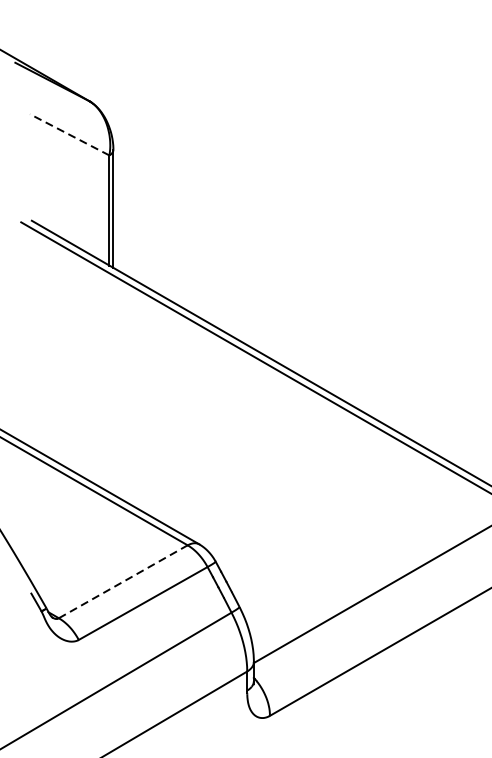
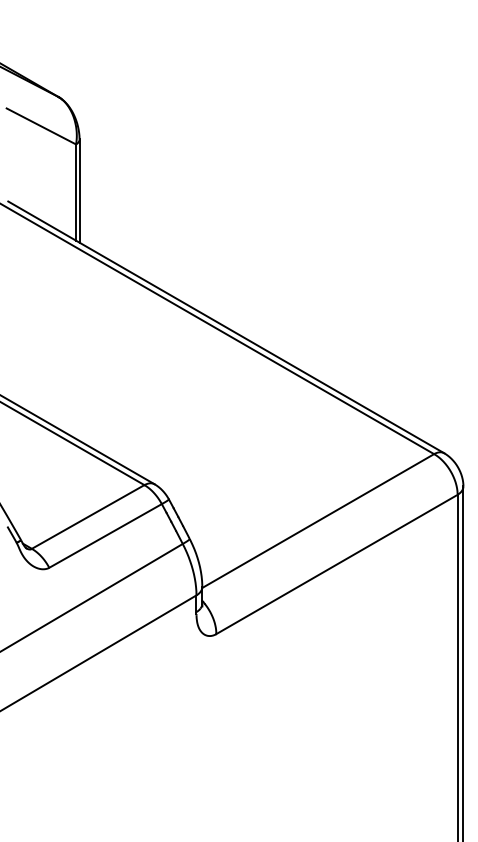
line: (68, 134) -> (40, 126), dashed -> solid
line: (123, 581) -> (88, 516), dashed -> solid

